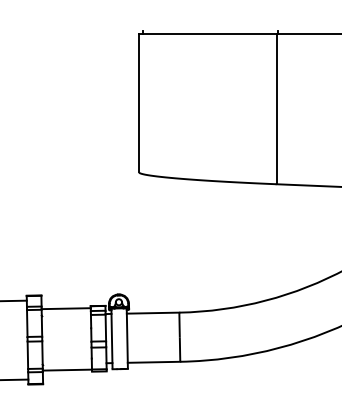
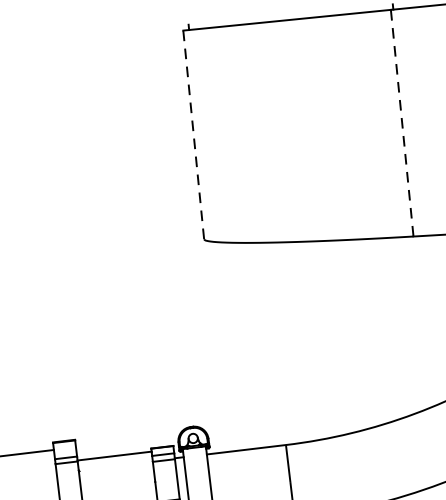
line: (139, 103) -> (194, 135), solid -> dashed
line: (276, 108) -> (401, 122), solid -> dashed

